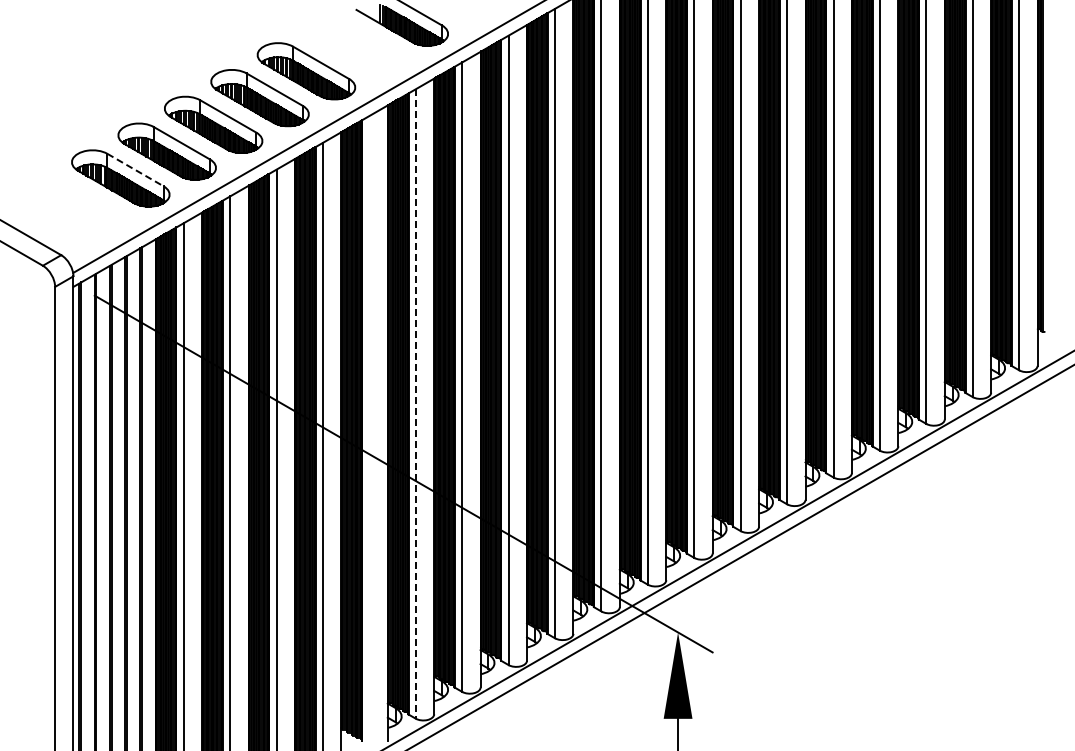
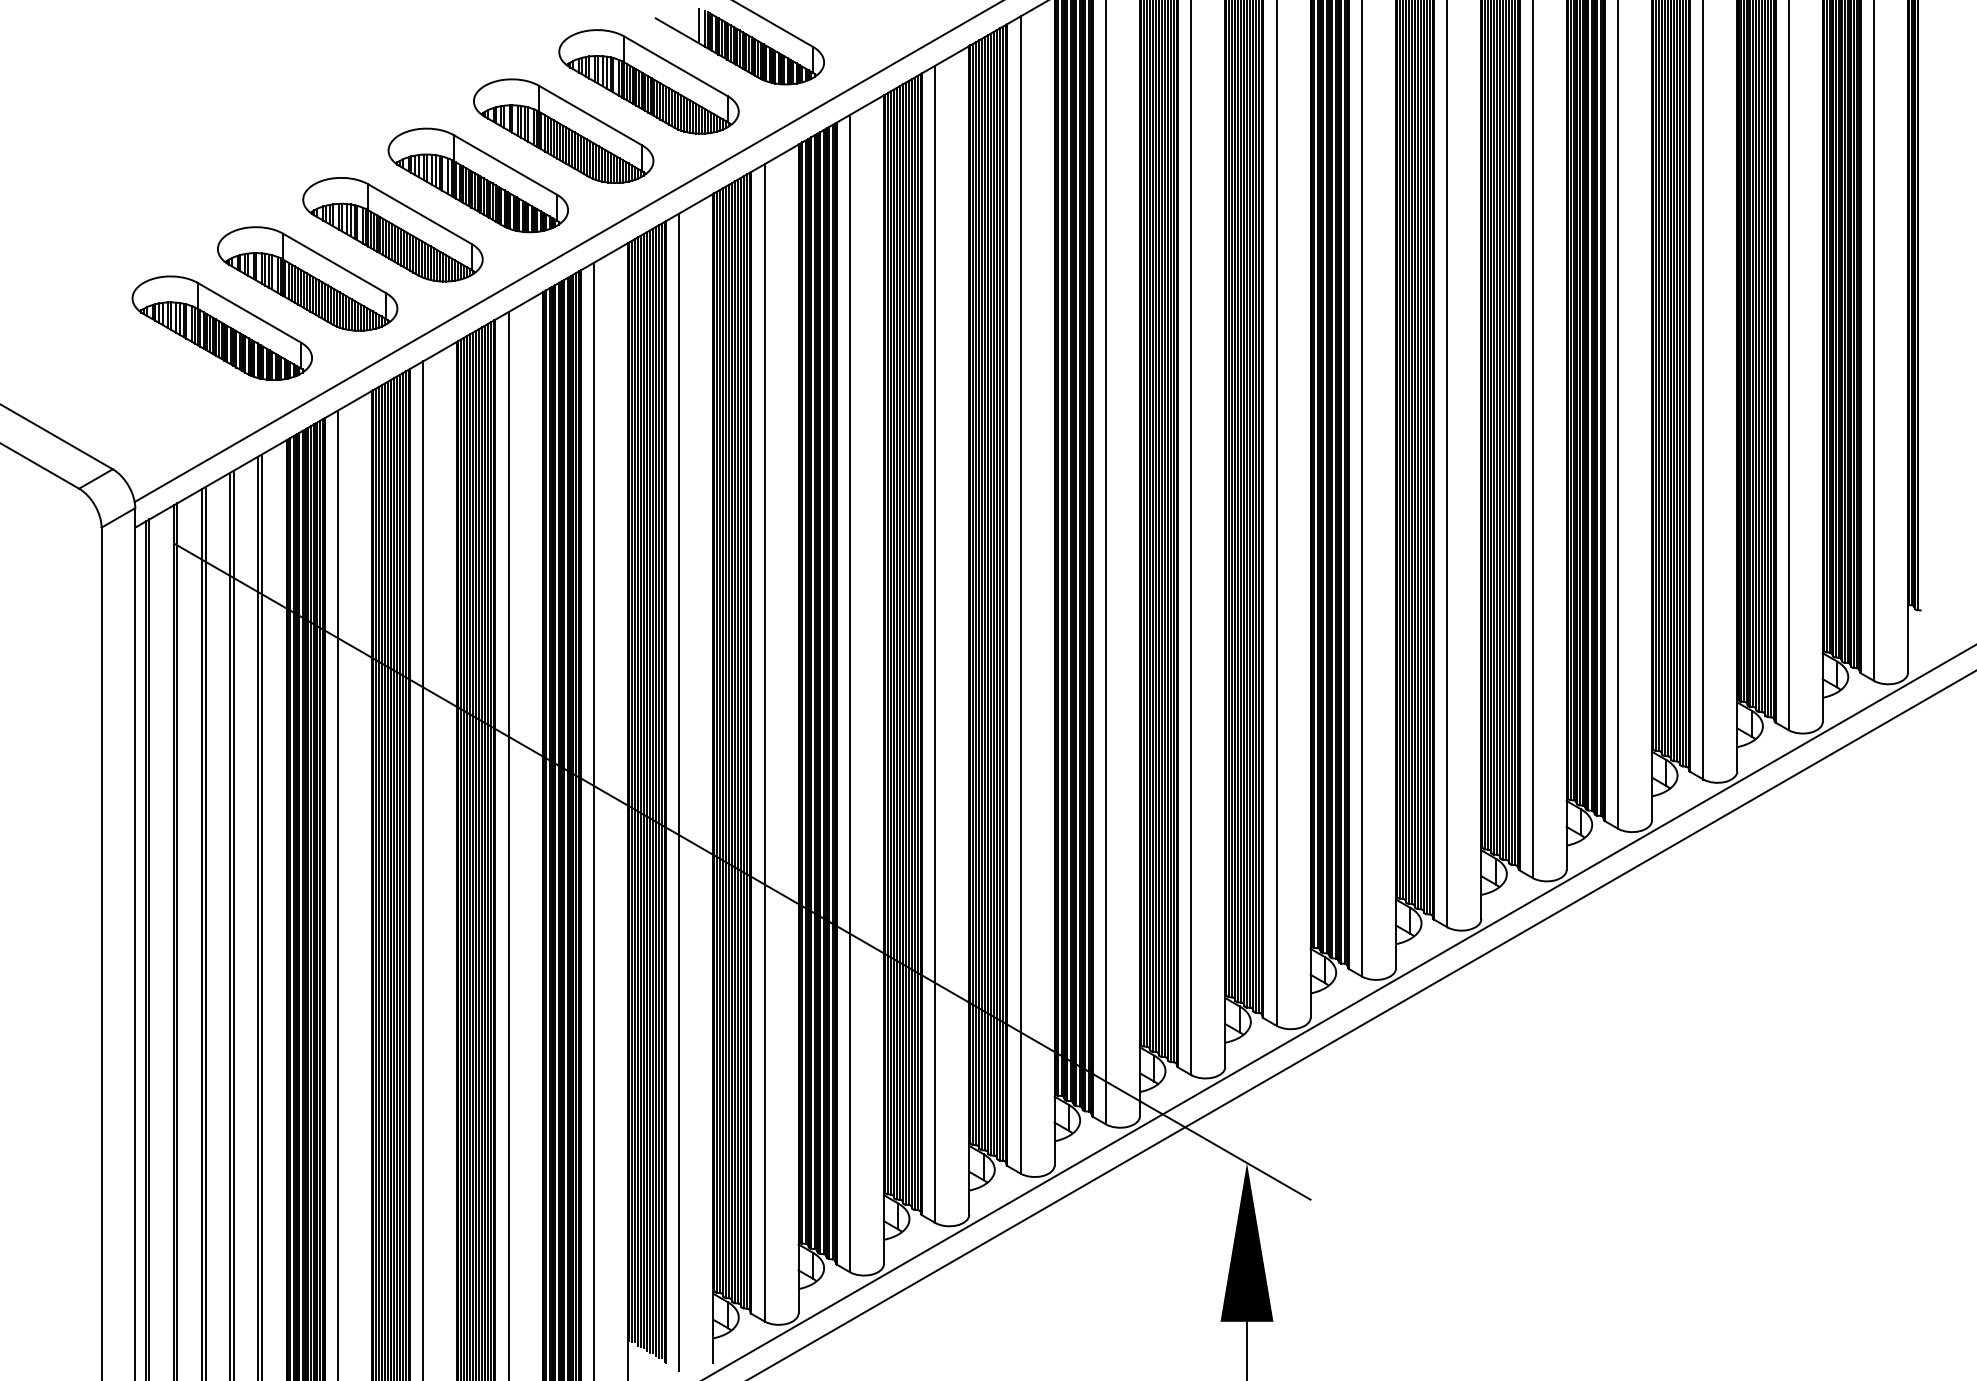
part: (352, 44) -> (648, 81), added
line: (135, 170) -> (249, 313), dashed -> solid
line: (415, 403) -> (764, 741), dashed -> solid
line: (369, 430) -> (679, 791), added

